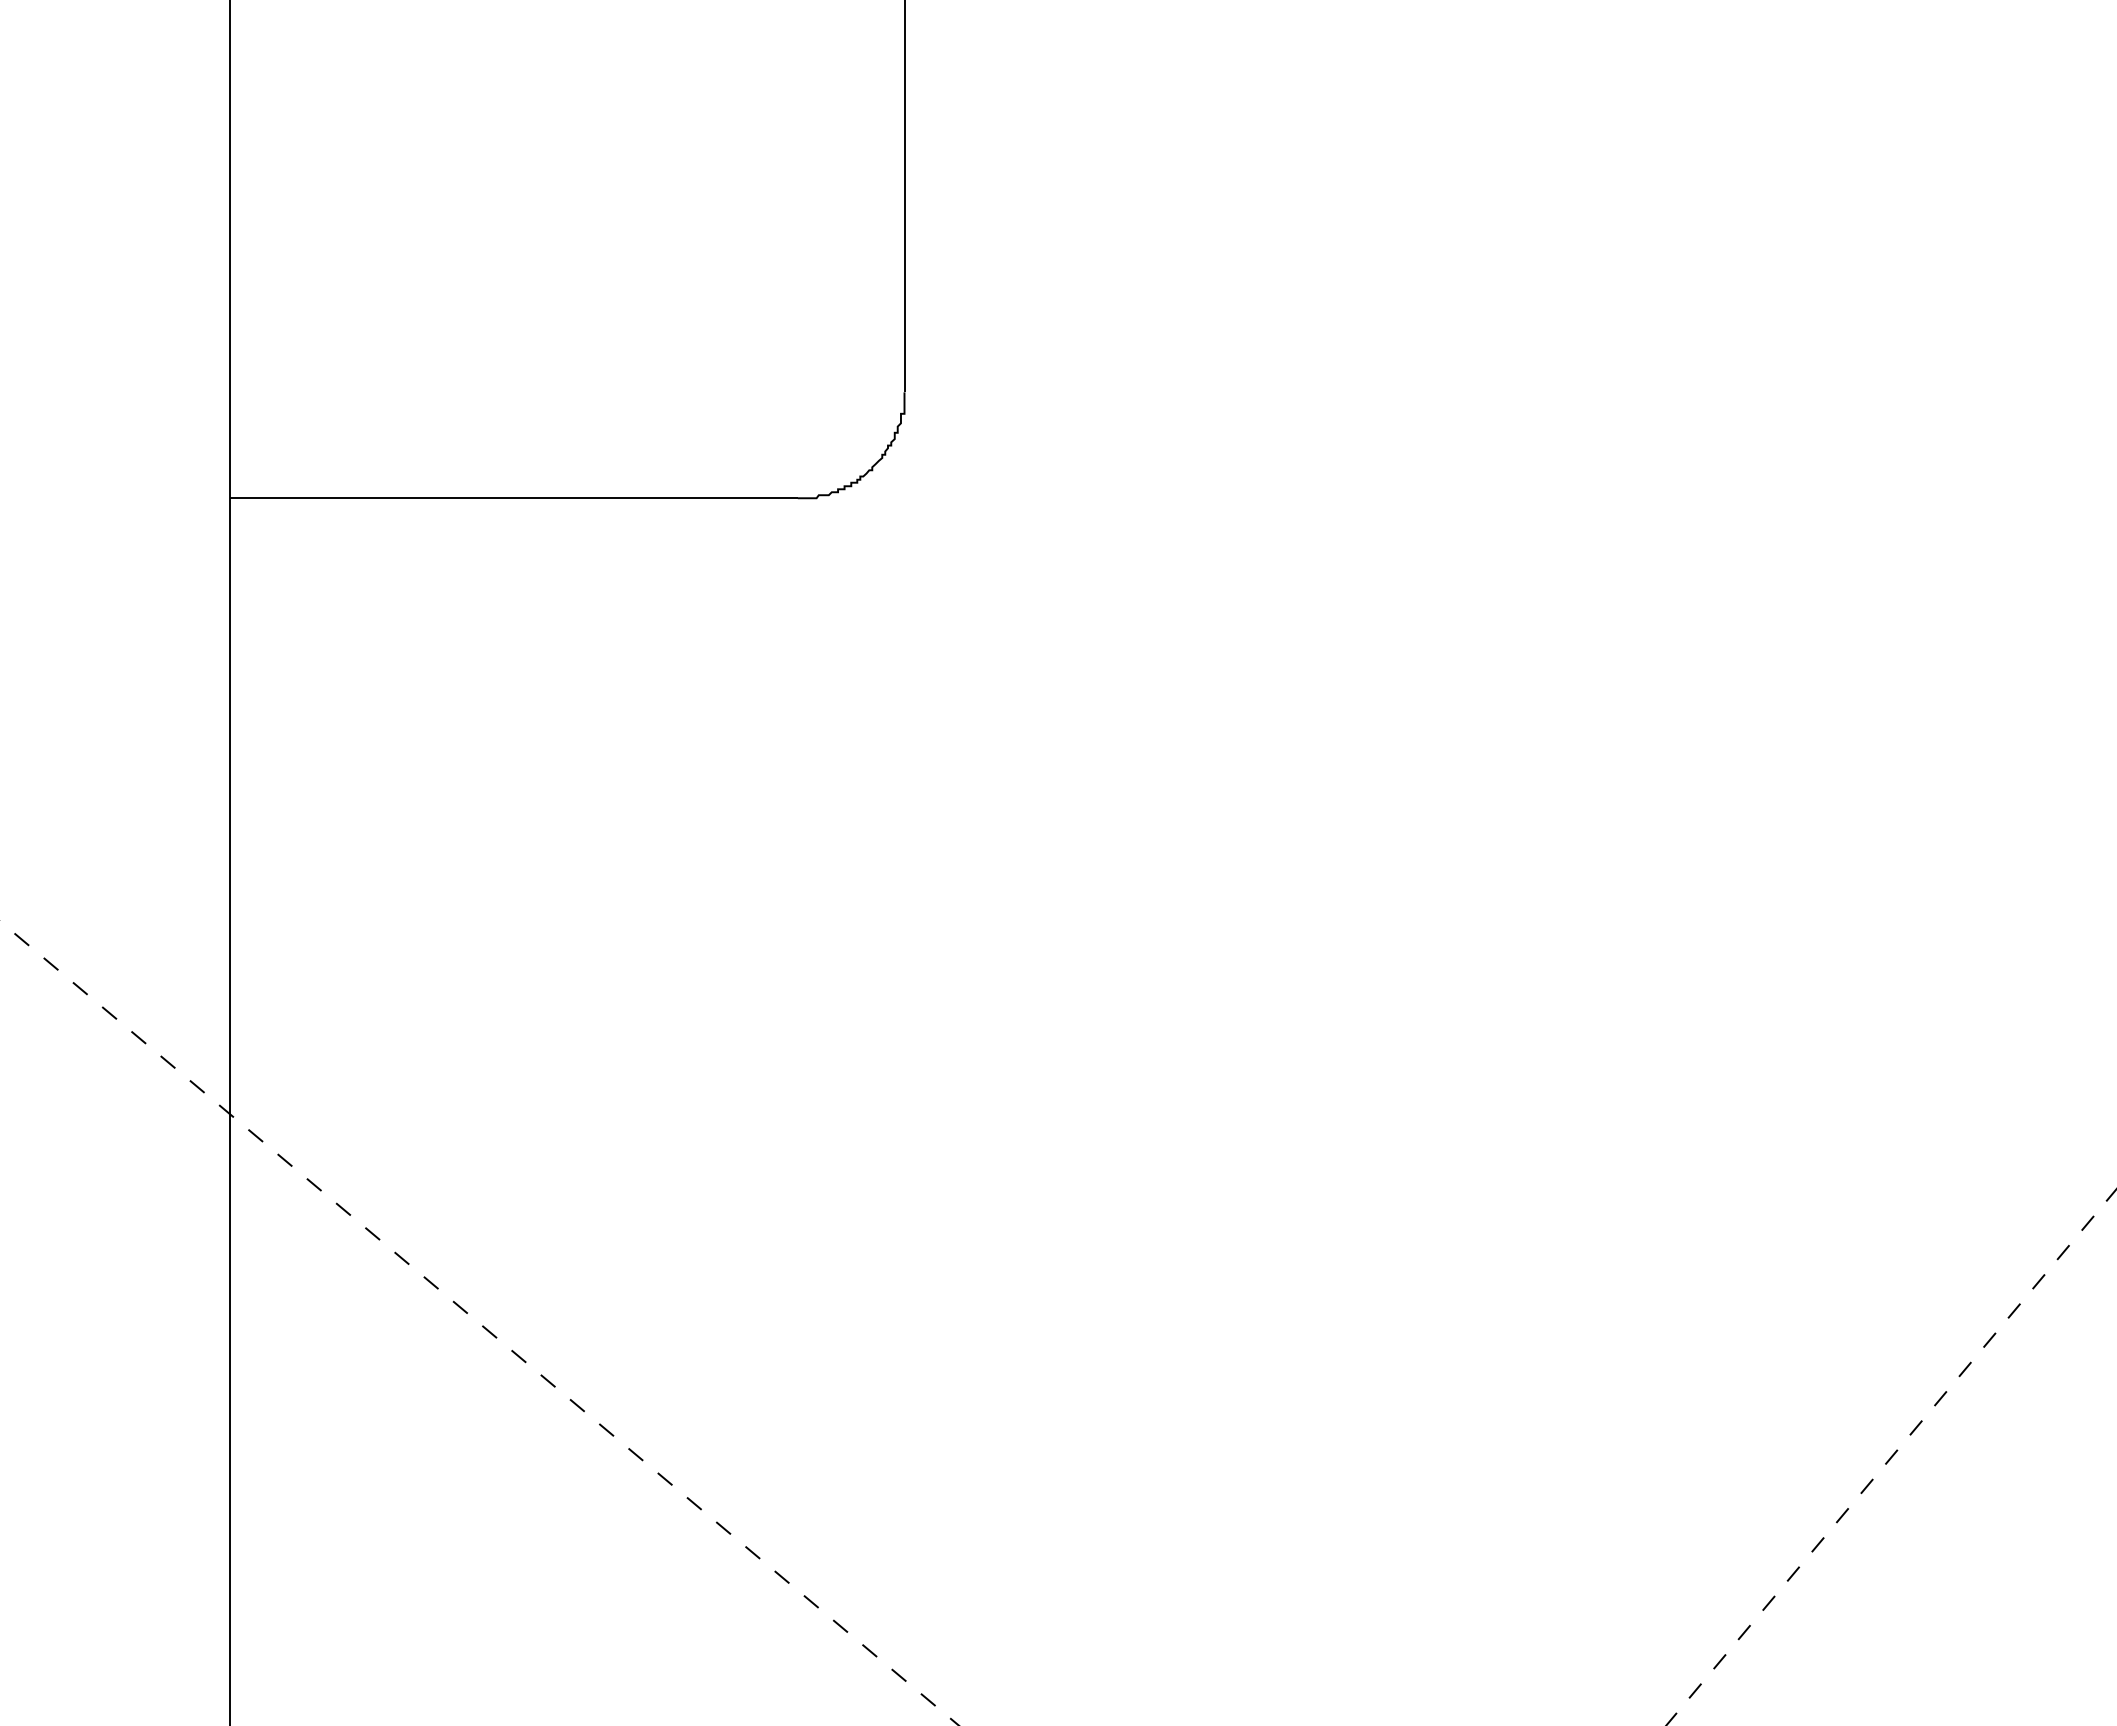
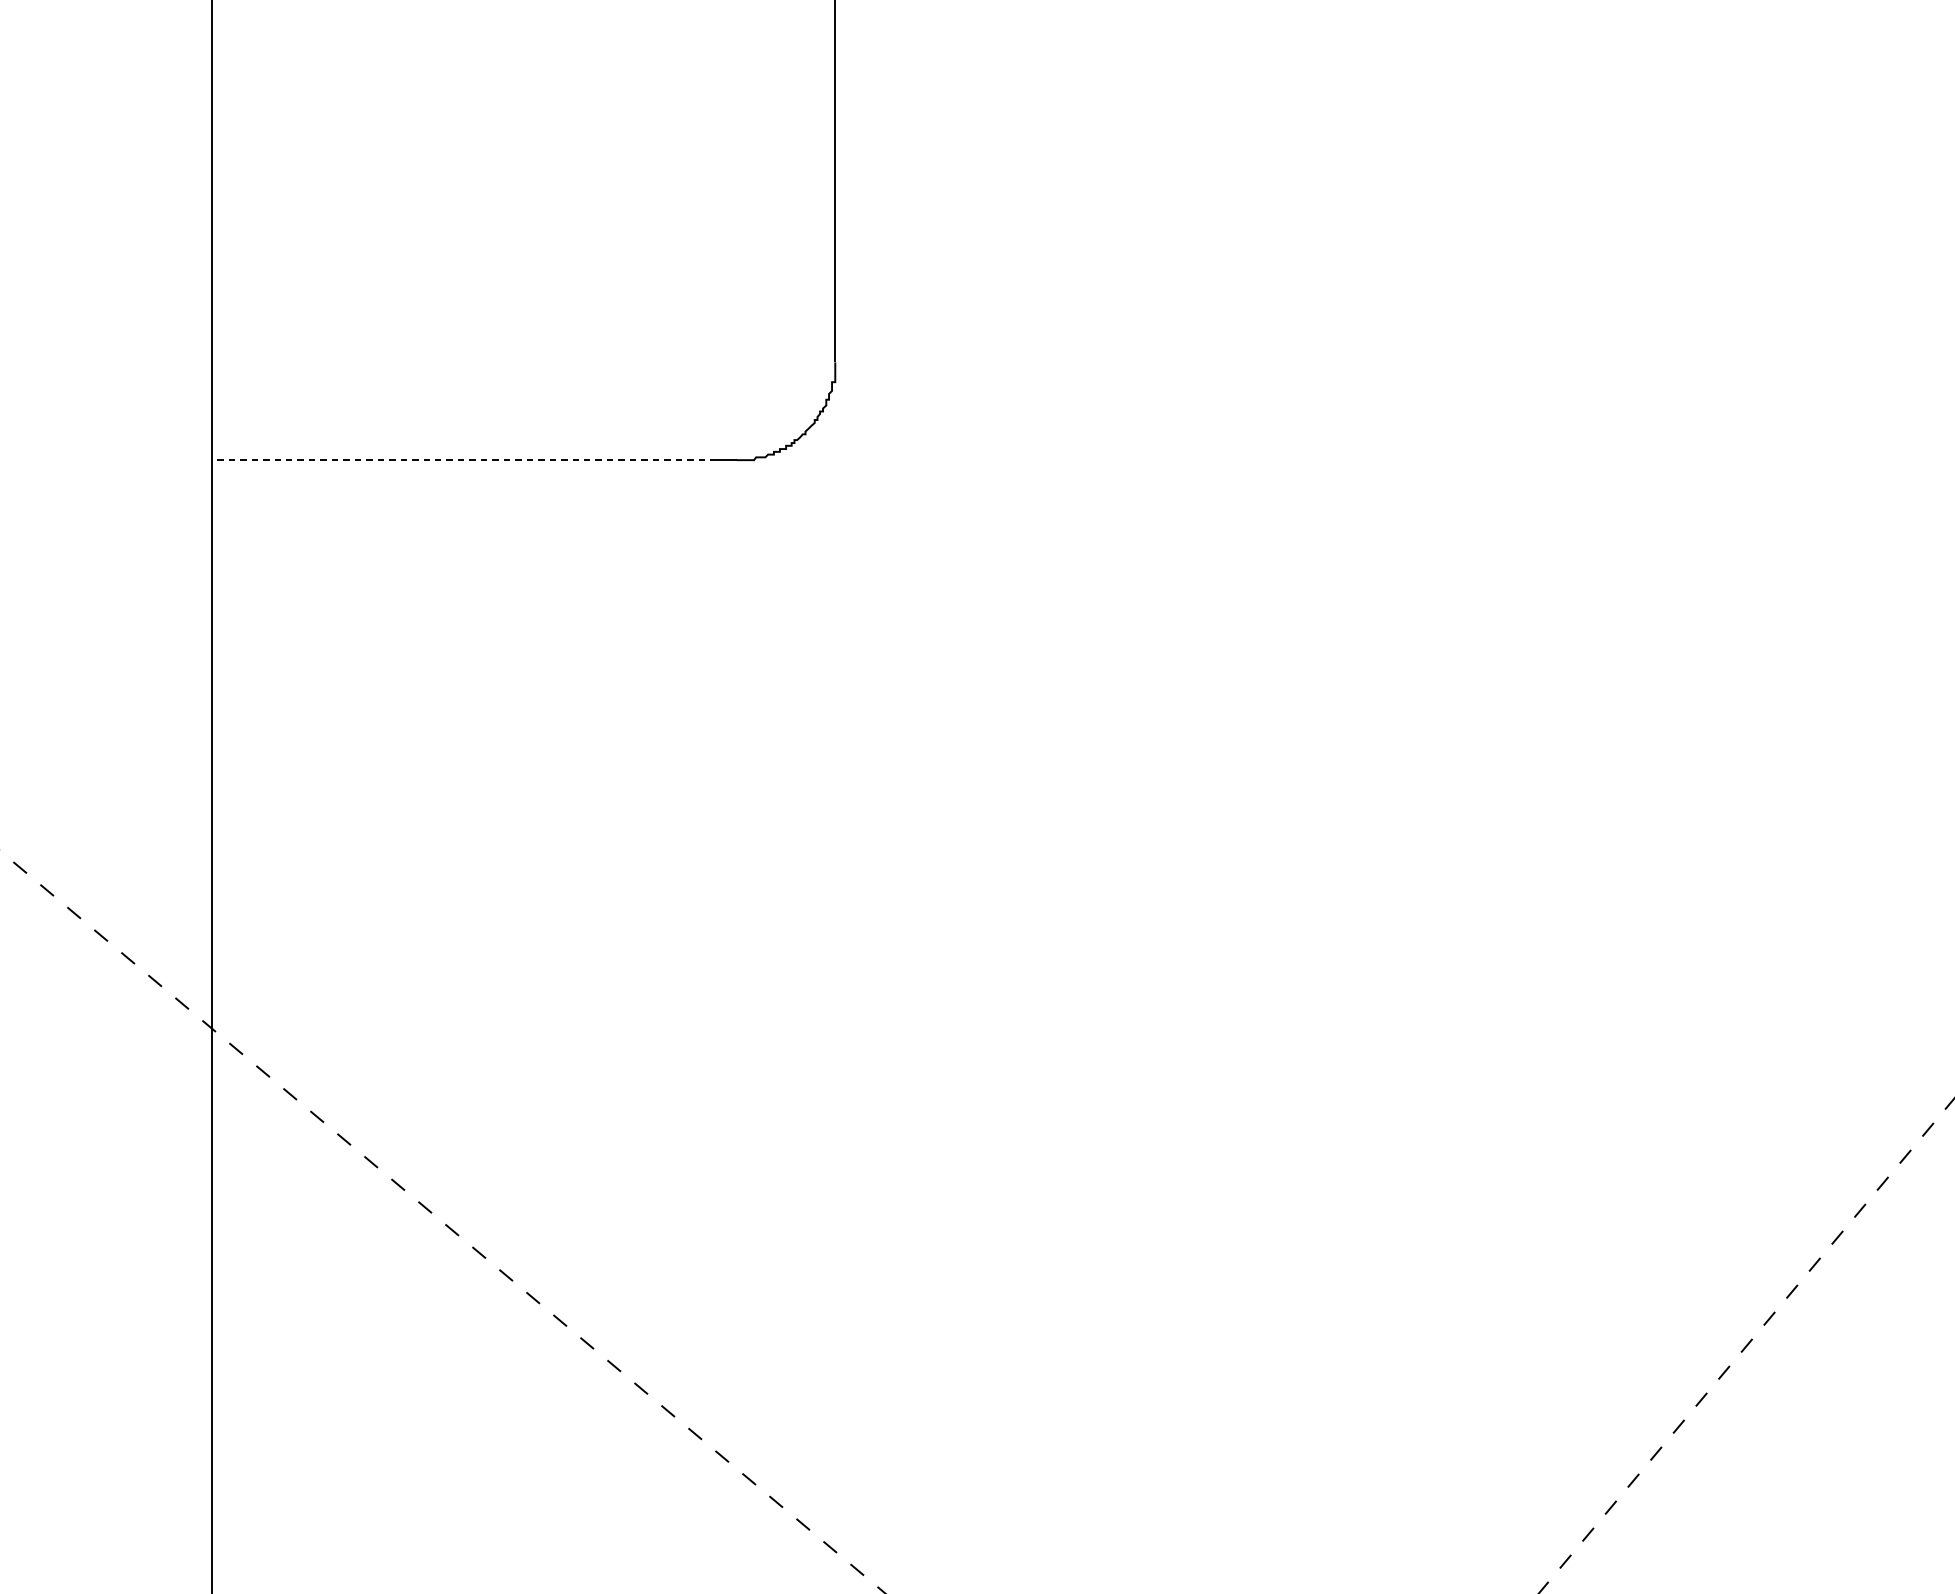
line: (502, 498) -> (464, 460), solid -> dashed

